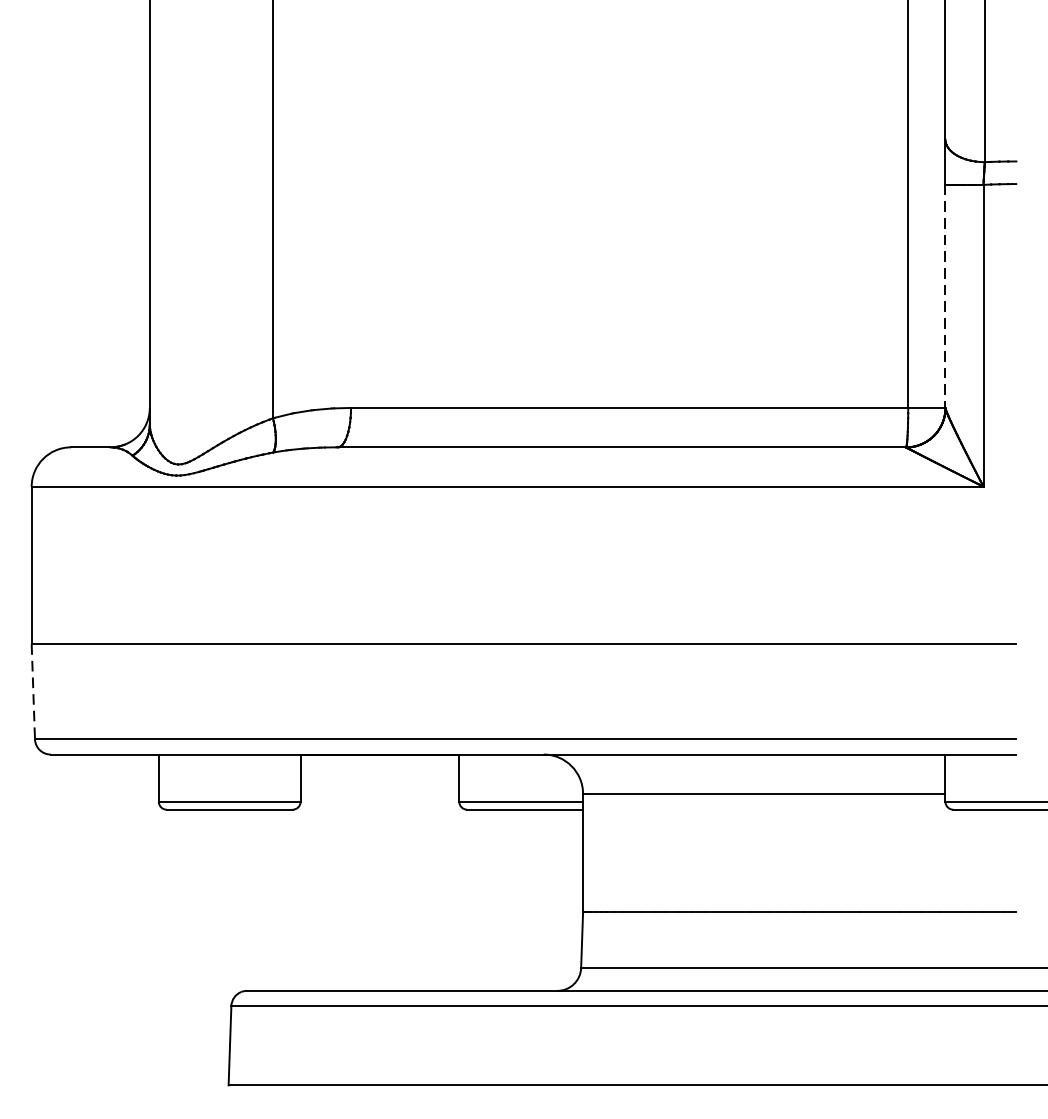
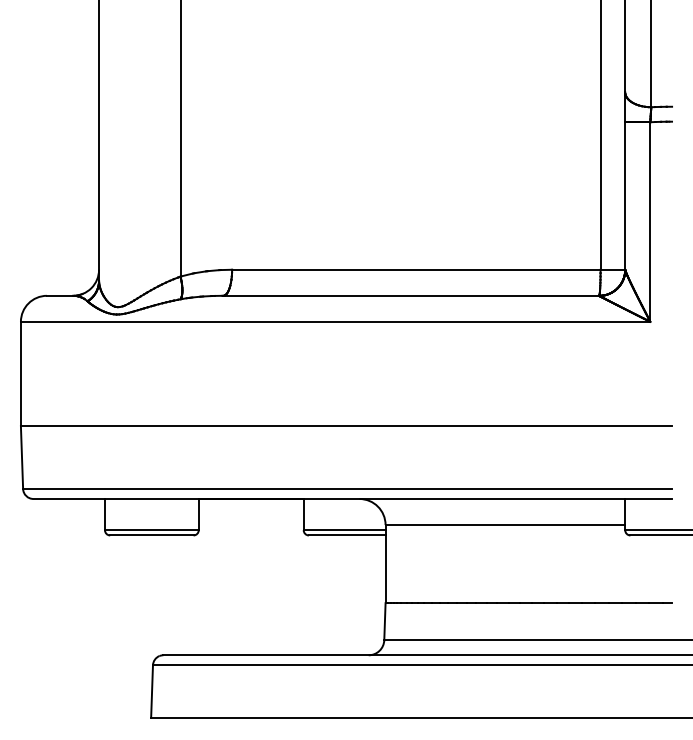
line: (945, 297) -> (625, 196), dashed -> solid
line: (34, 693) -> (22, 458), dashed -> solid

